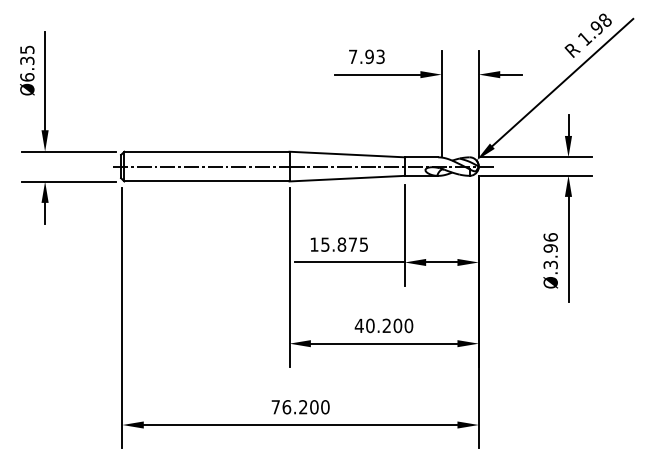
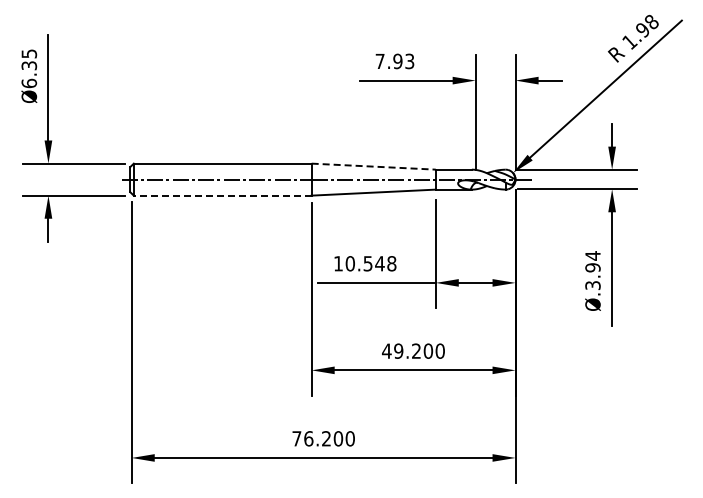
line: (347, 154) -> (374, 166), solid -> dashed
line: (206, 181) -> (222, 195), solid -> dashed
text: (550, 237) -> (592, 255), Ø.3.96 -> Ø.3.94
text: (344, 244) -> (370, 263), 15.875 -> 10.548
text: (370, 325) -> (398, 350), 40.200 -> 49.200

